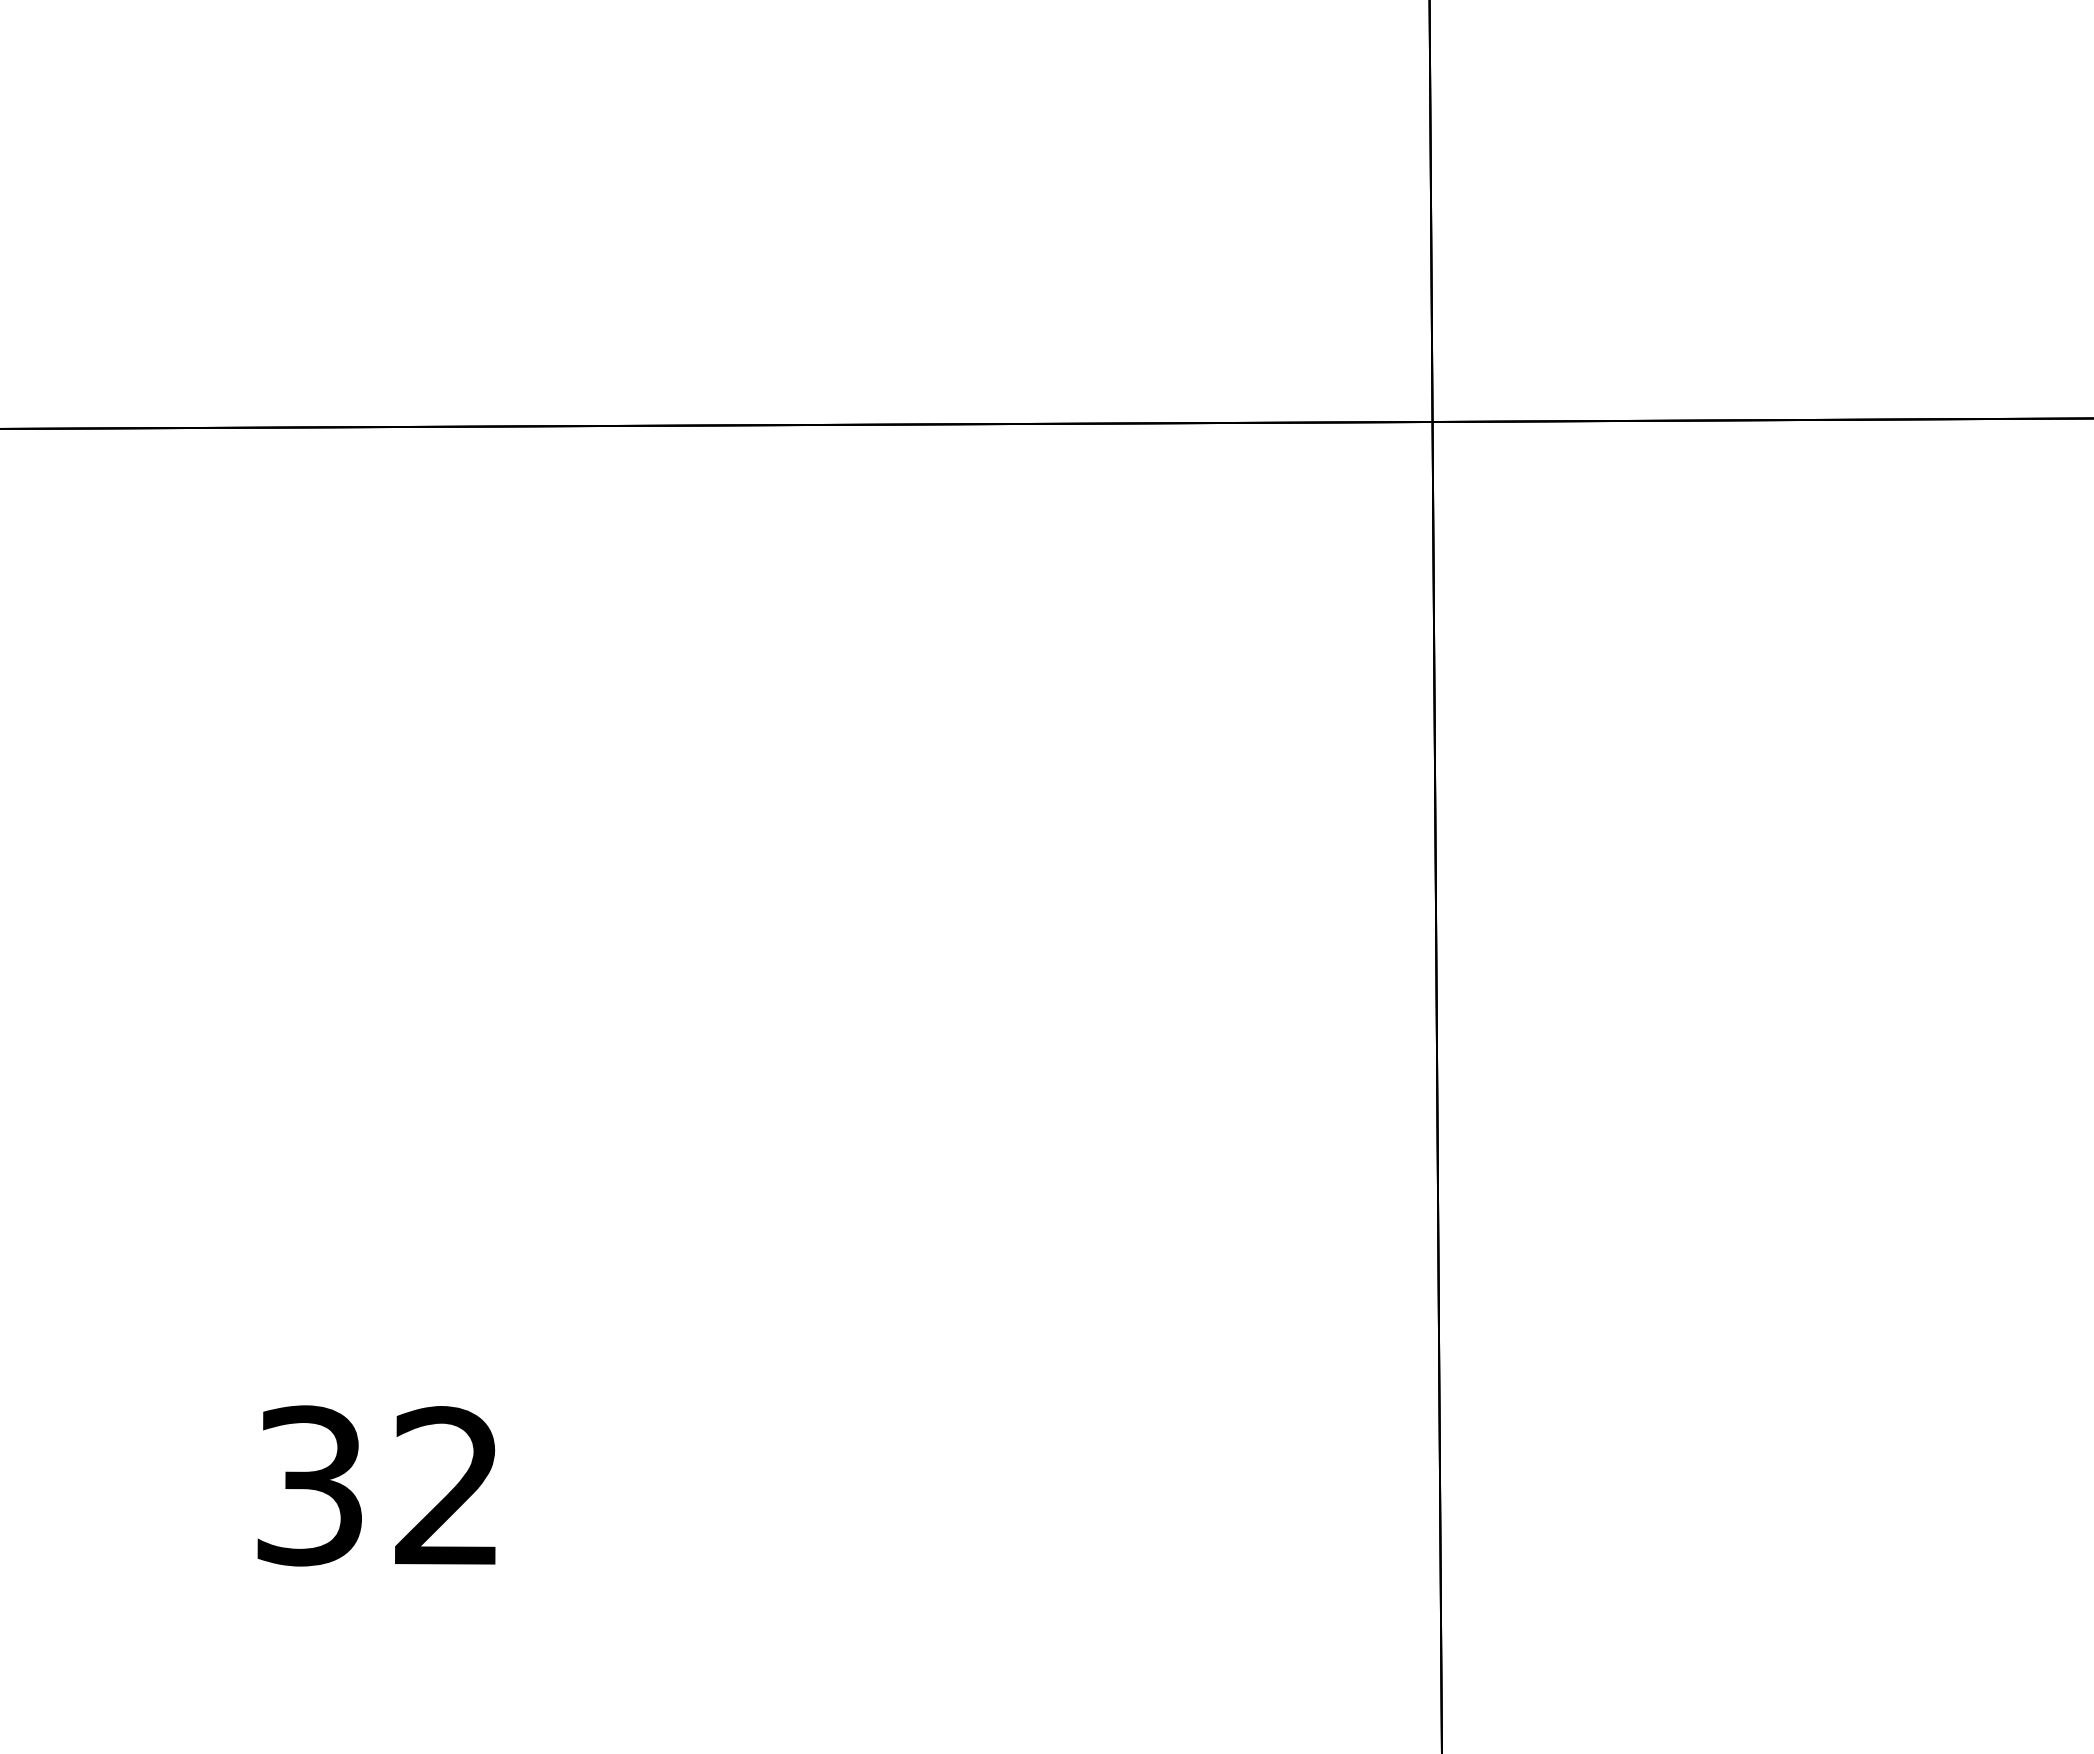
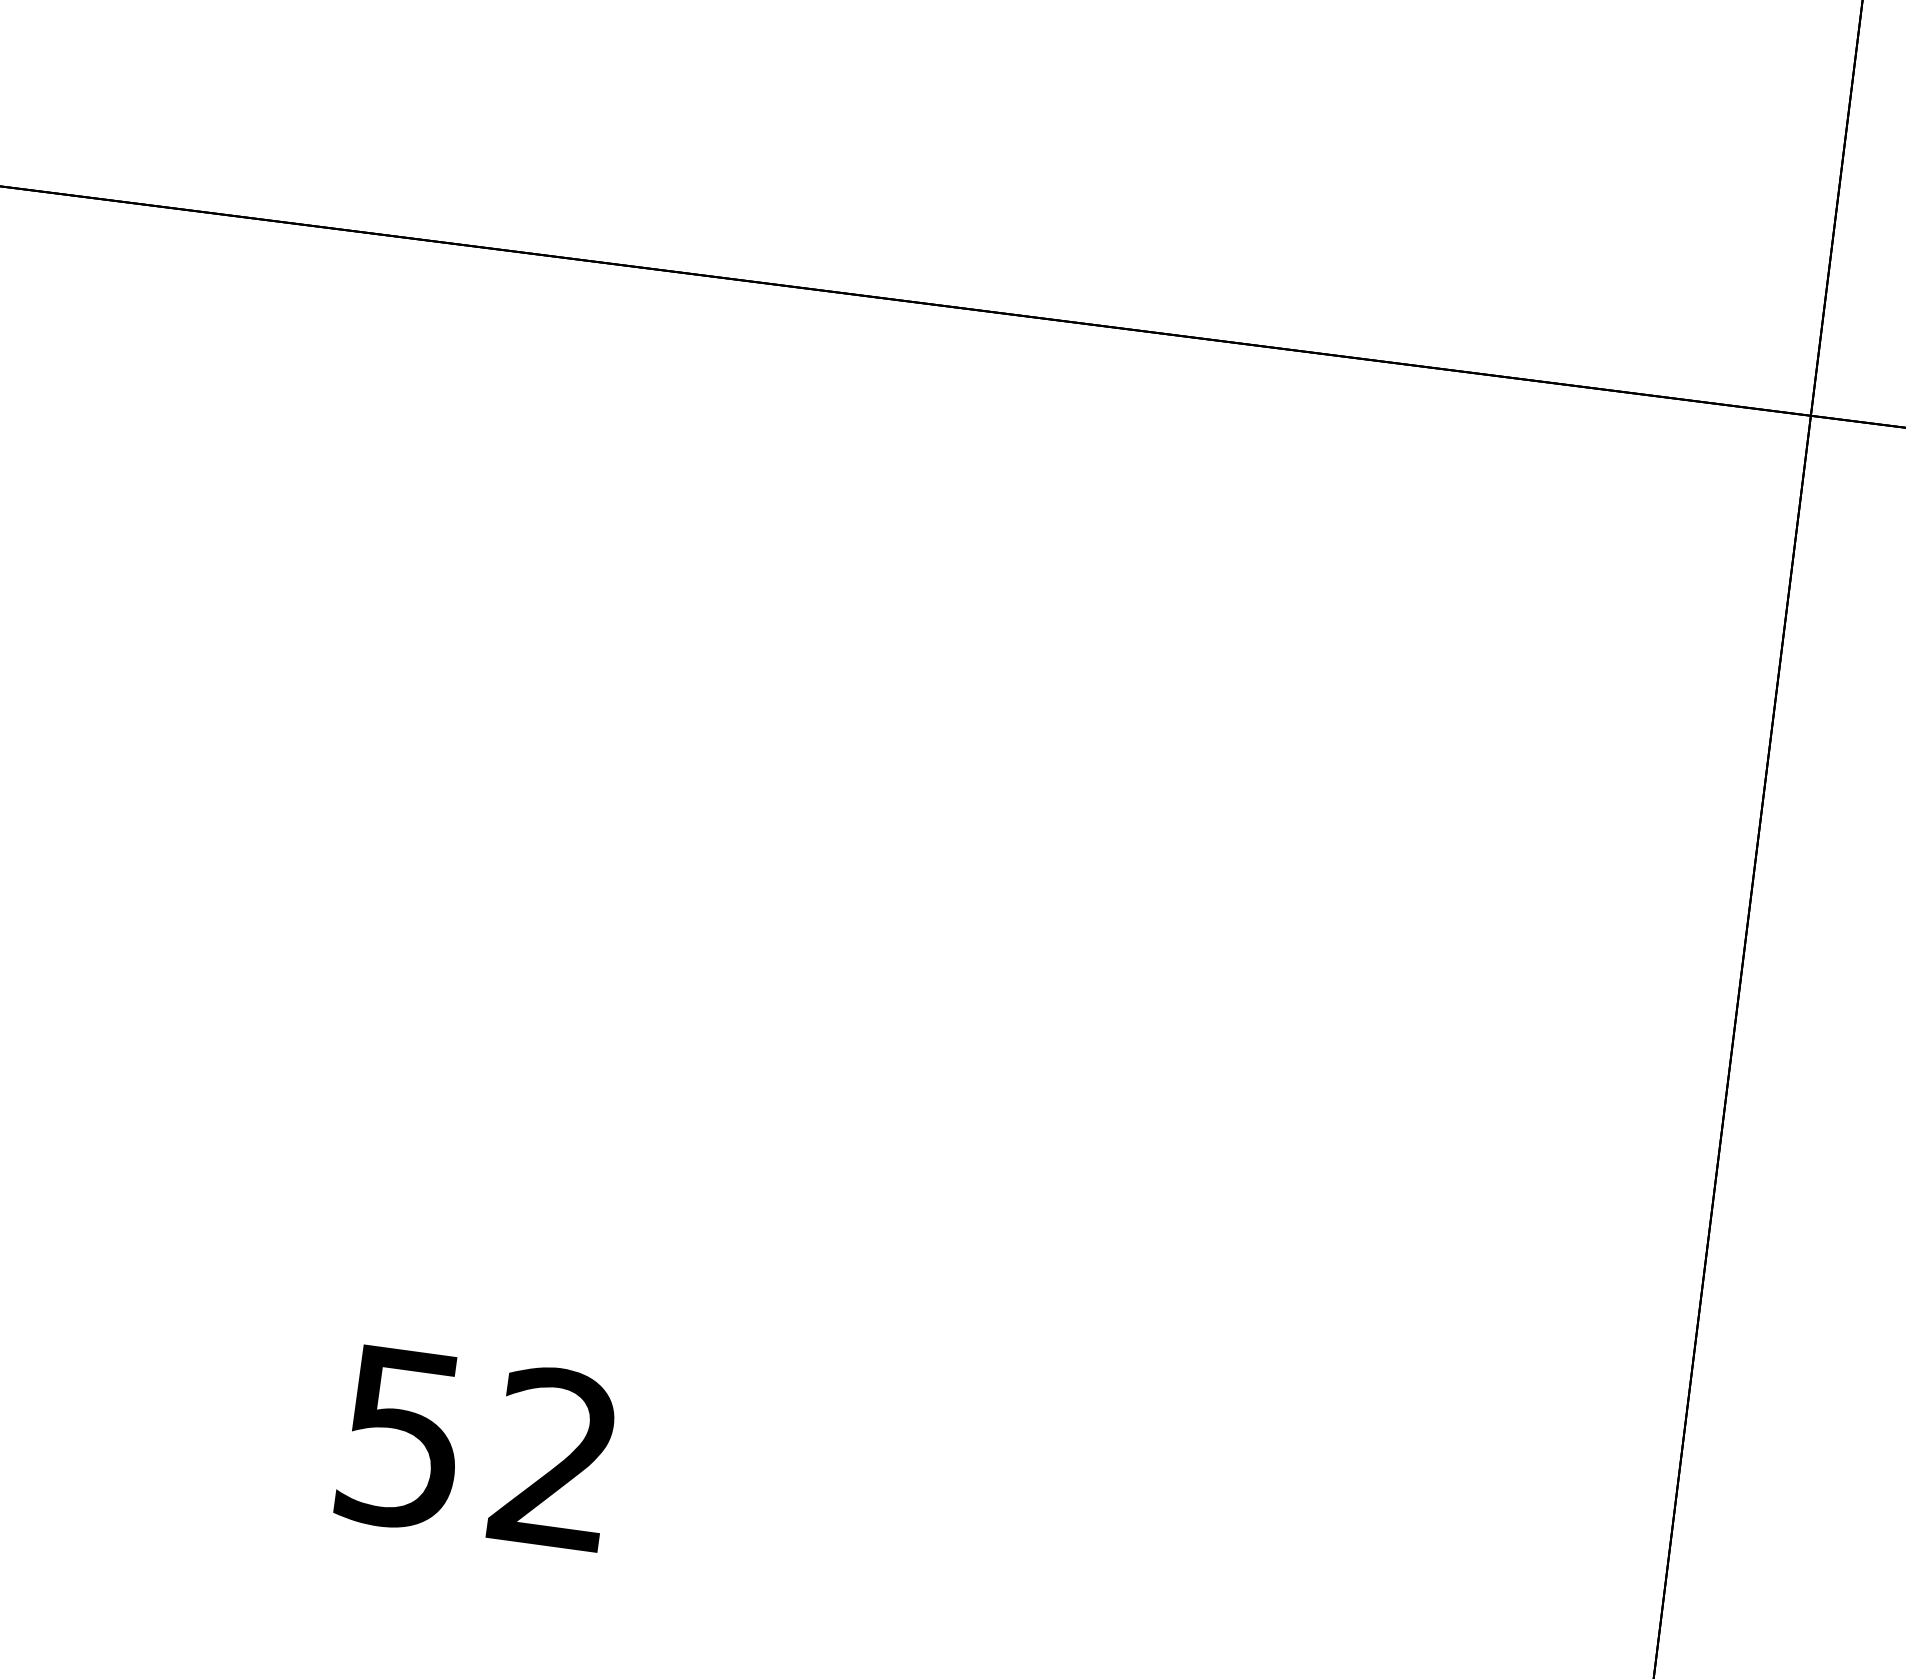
text: (309, 1485) -> (401, 1437), 32 -> 52

